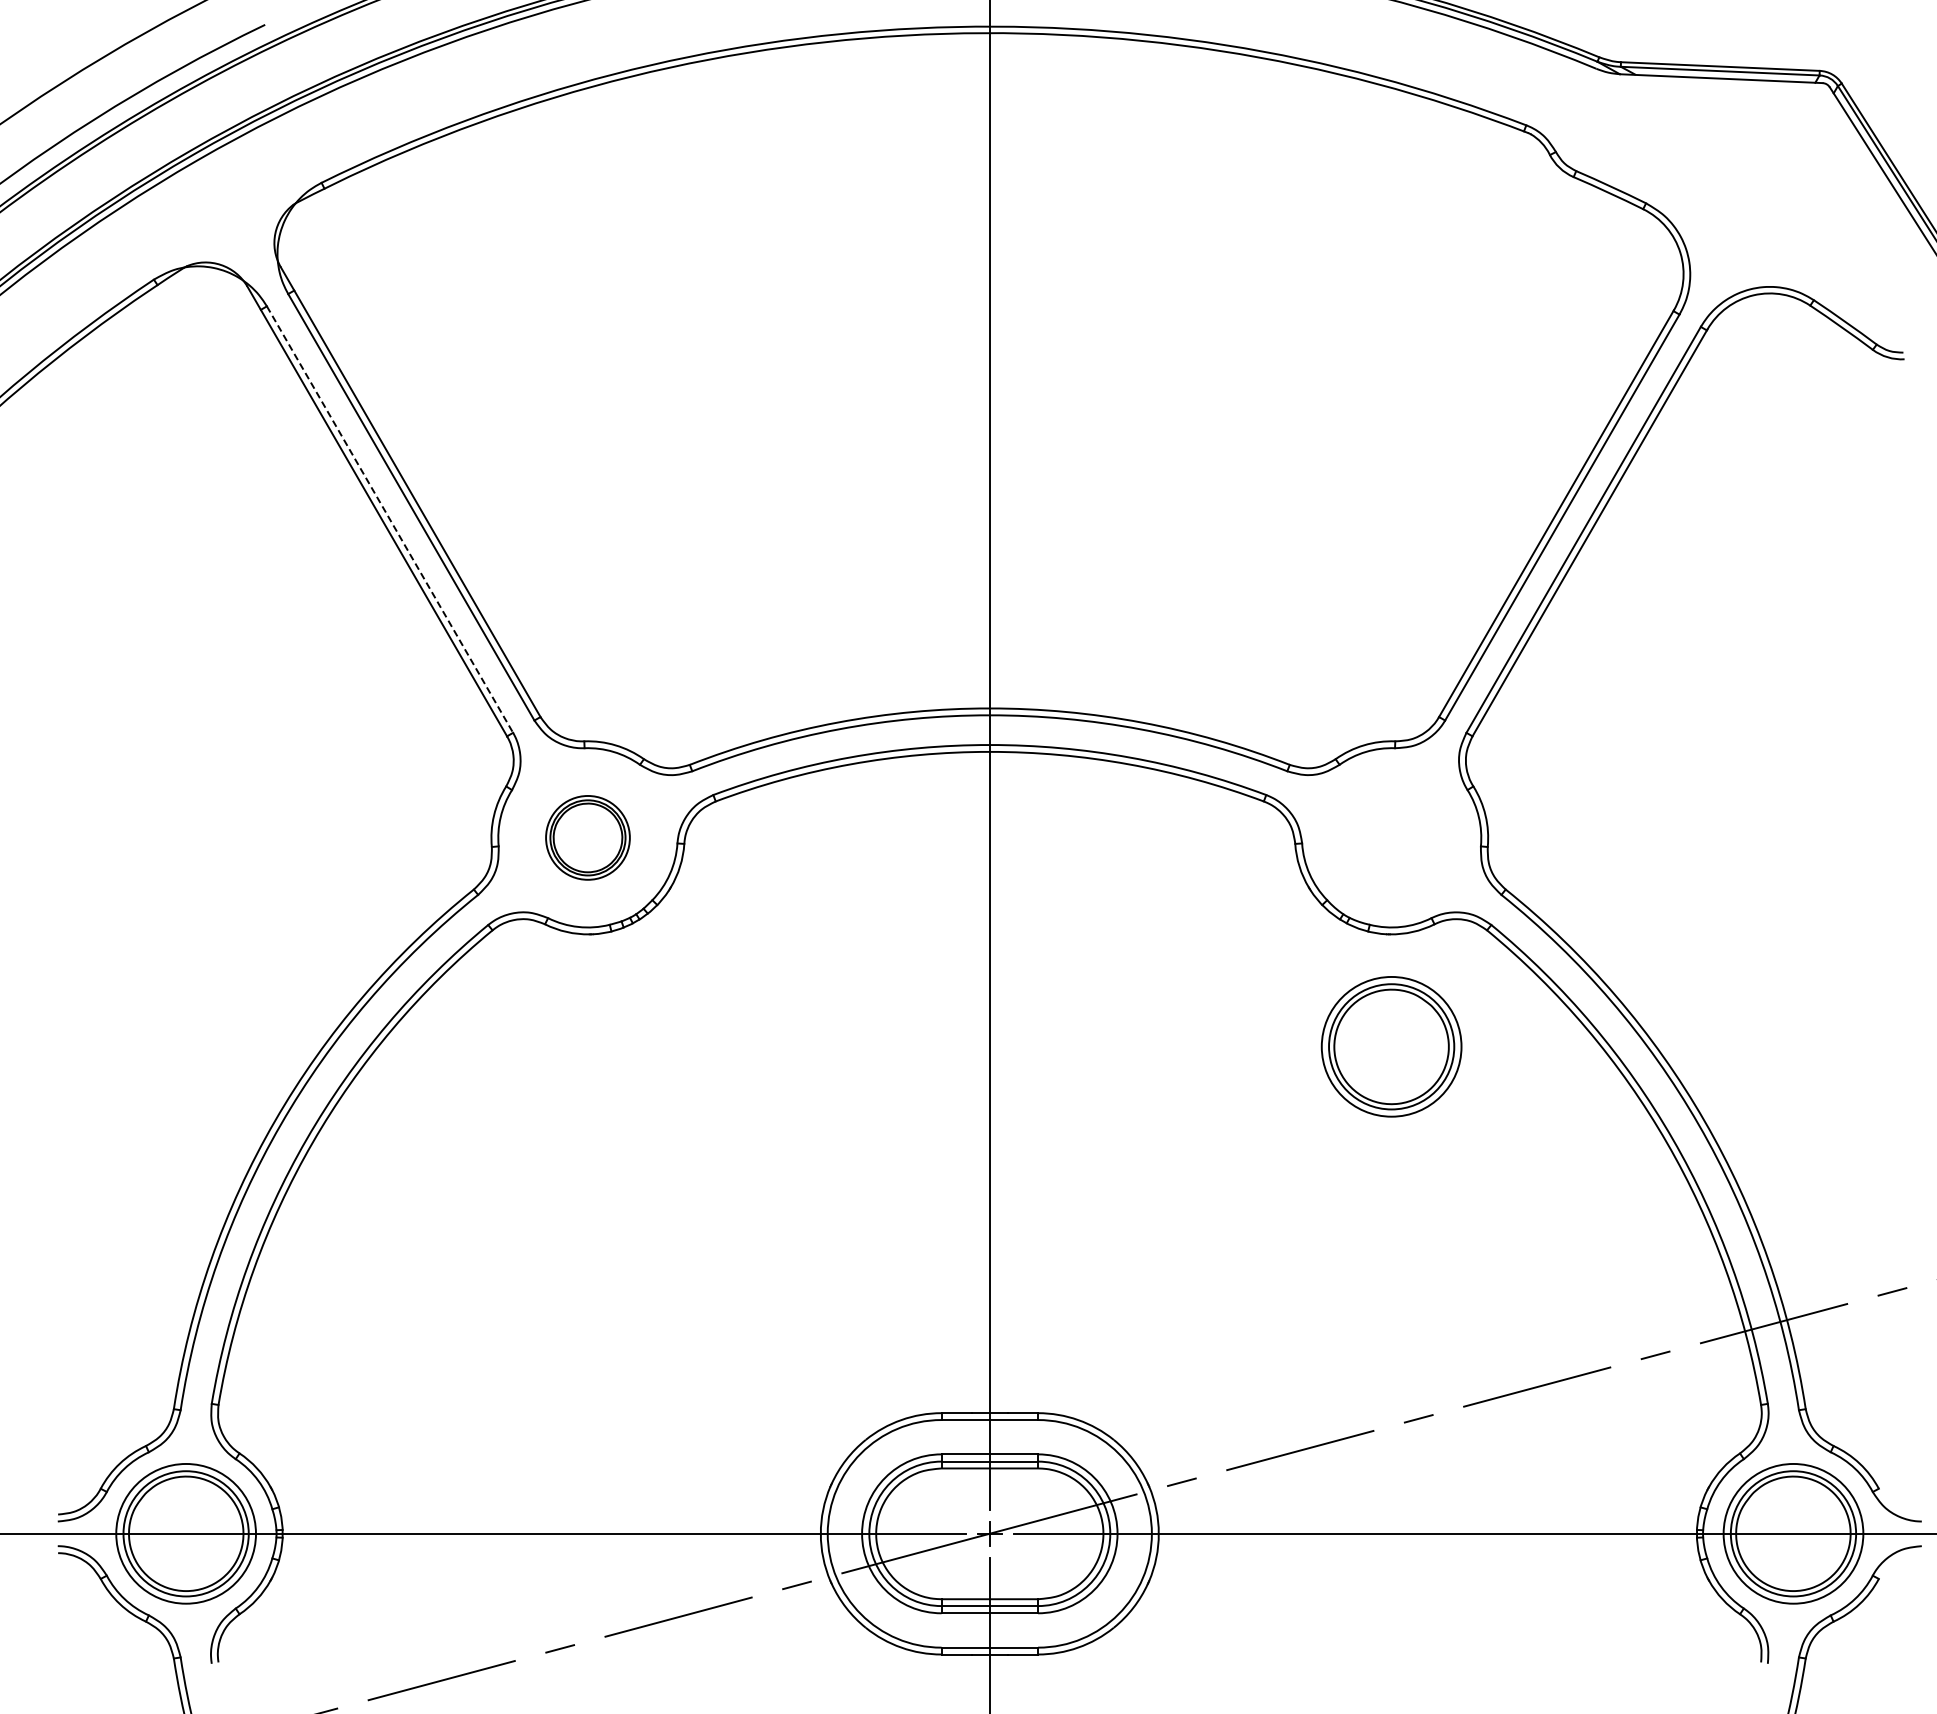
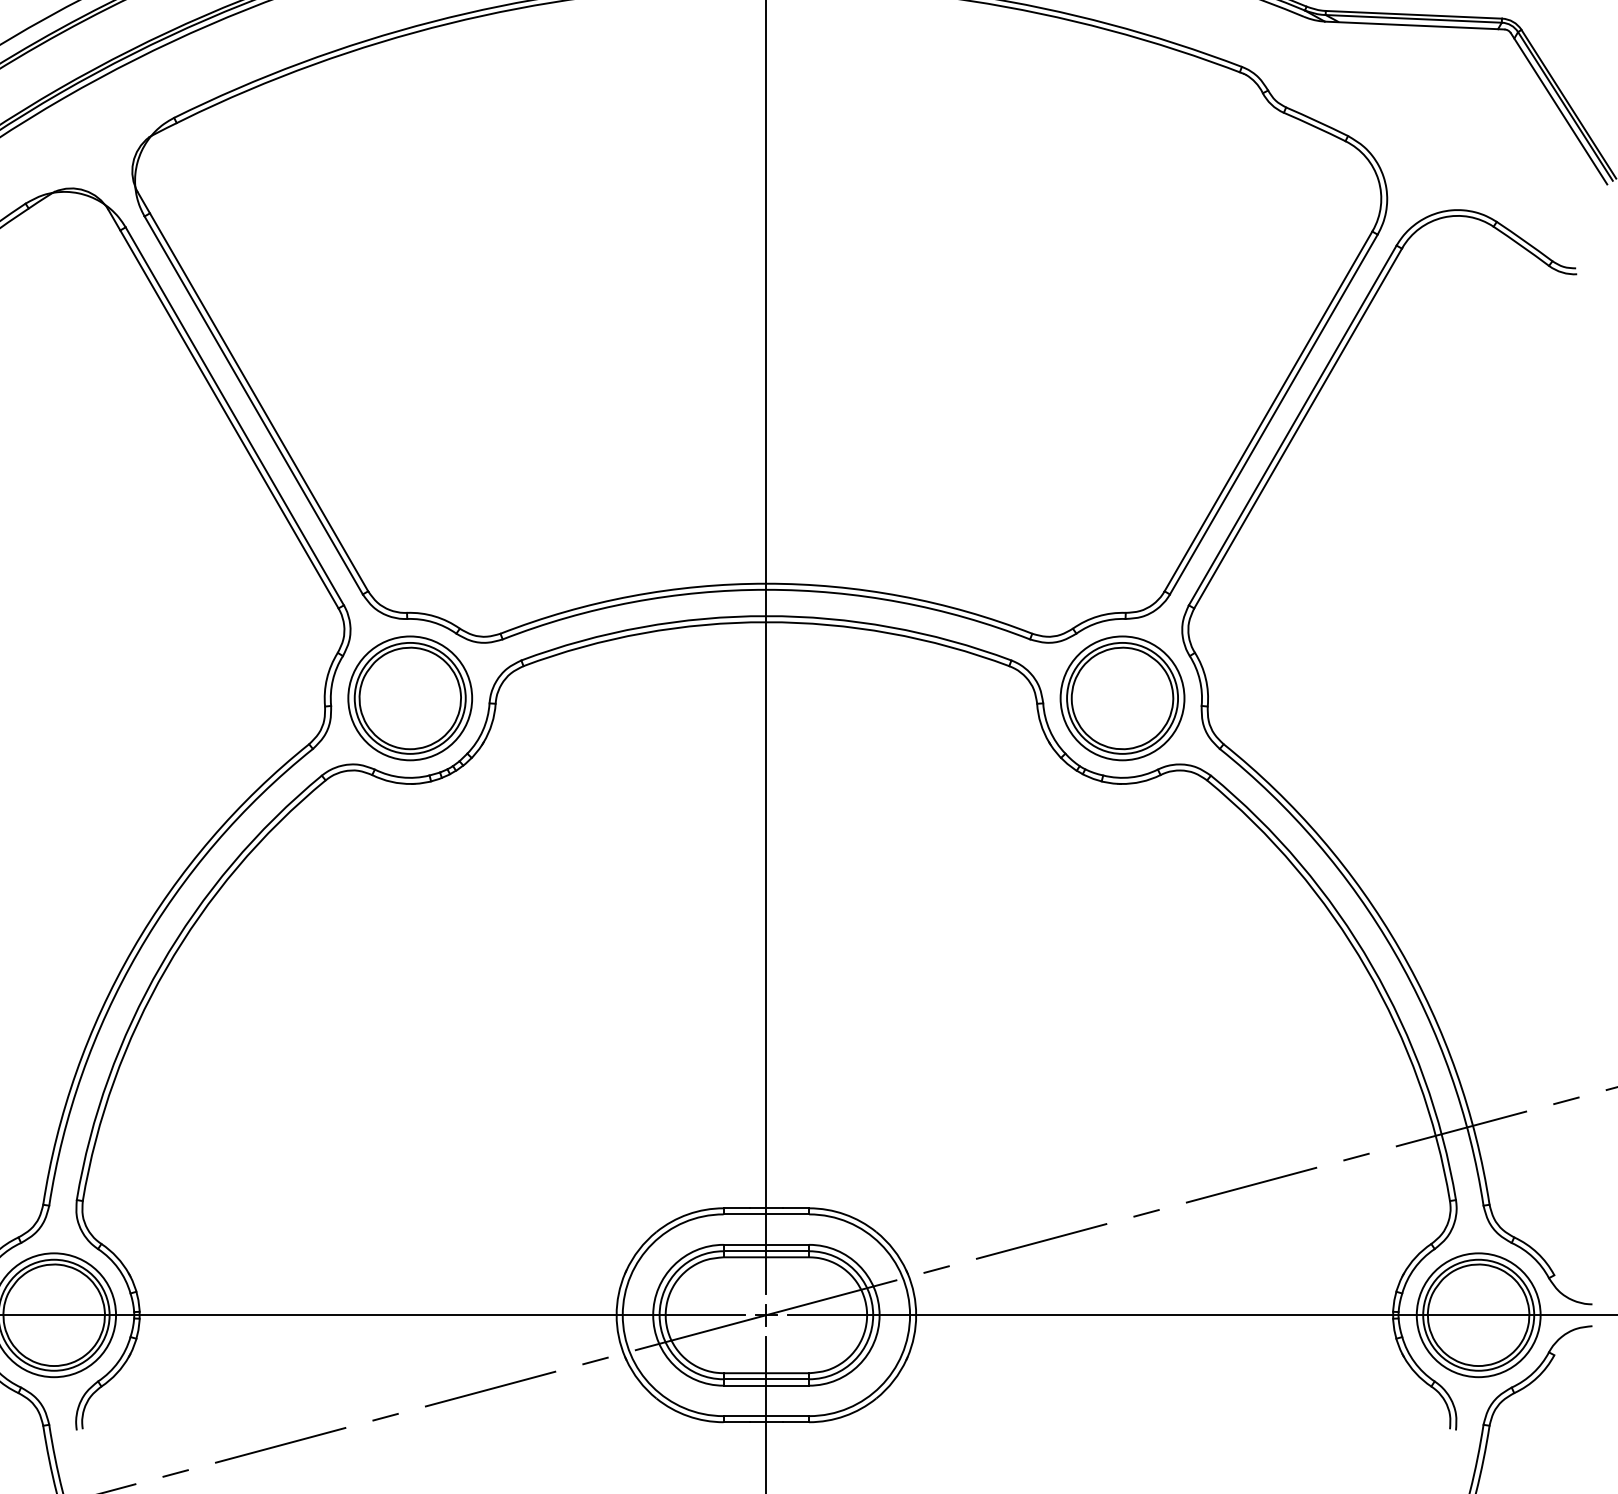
line: (390, 520) -> (235, 417), dashed -> solid
part: (587, 837) -> (409, 698), size x1.67
part: (1391, 1046) -> (1122, 698), moved

